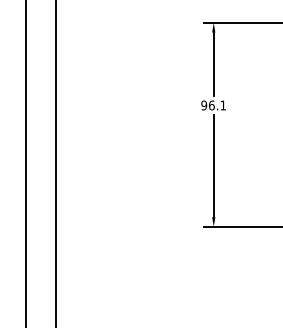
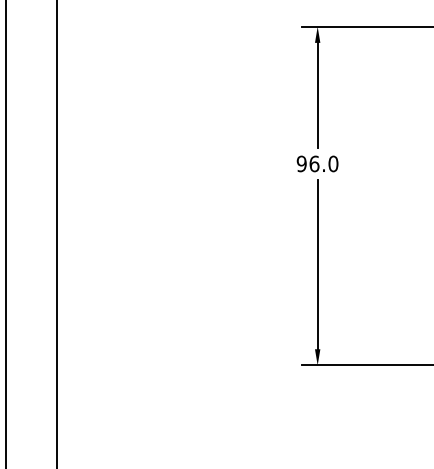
text: (223, 105) -> (333, 163), 96.1 -> 96.0

